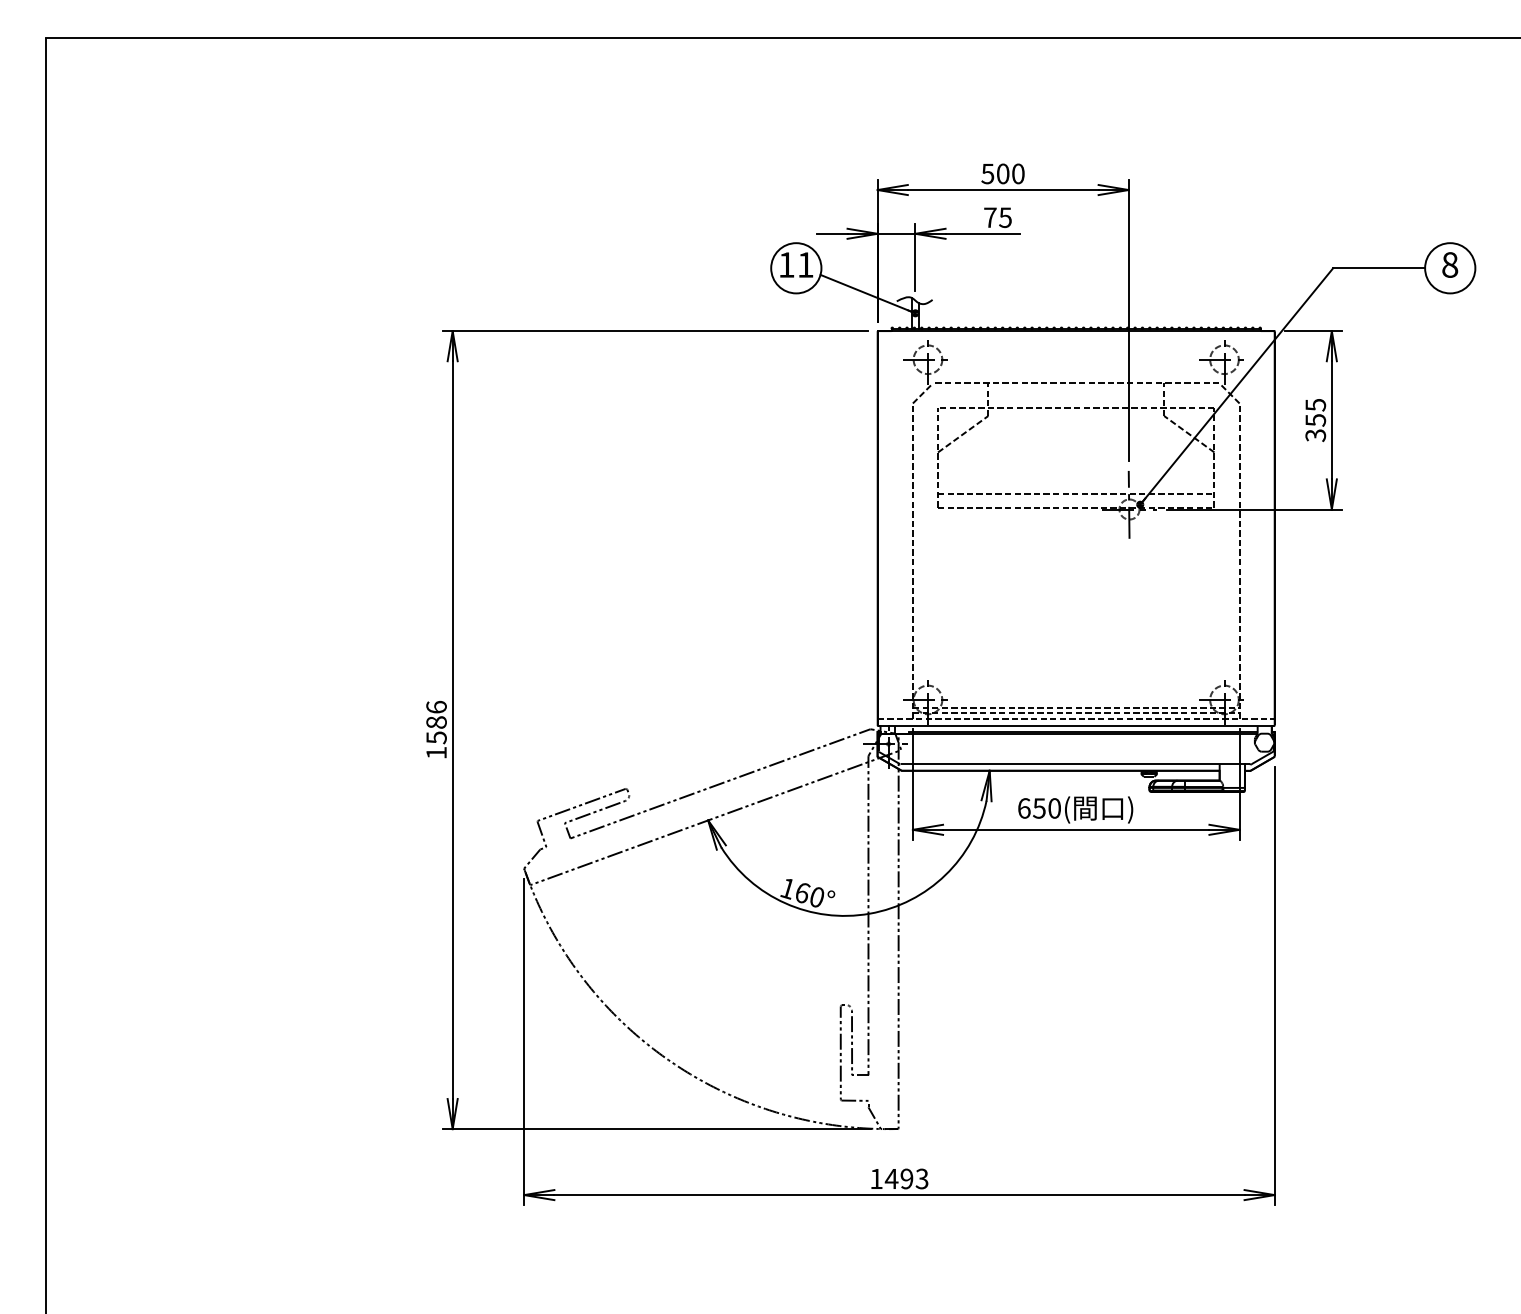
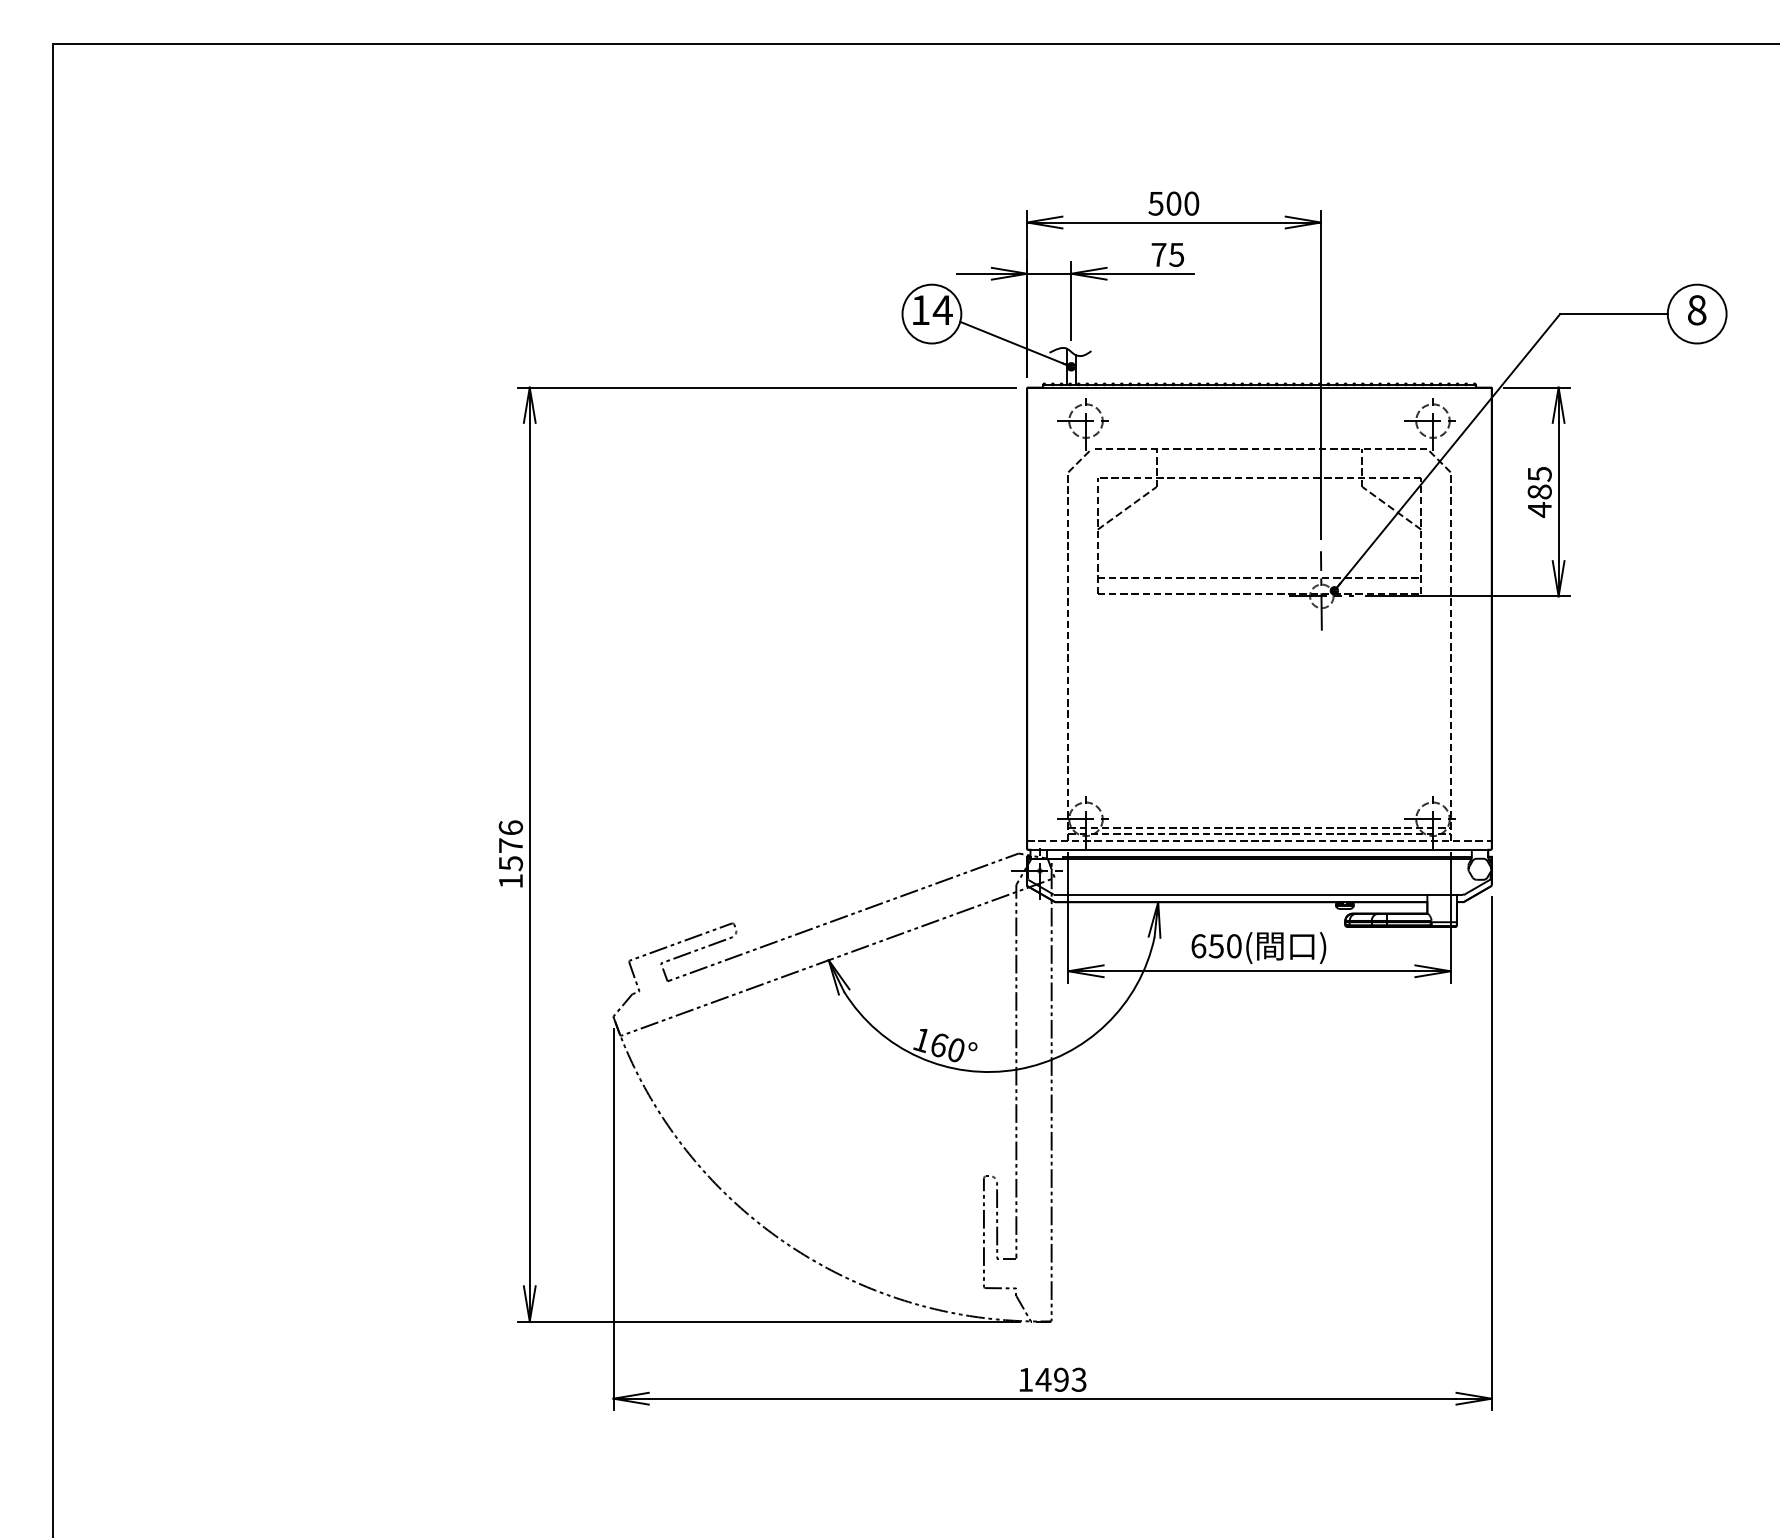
text: (805, 264) -> (942, 309), 11 -> 14
text: (1315, 427) -> (1539, 500), 355 -> 485
text: (436, 722) -> (510, 845), 1586 -> 1576

